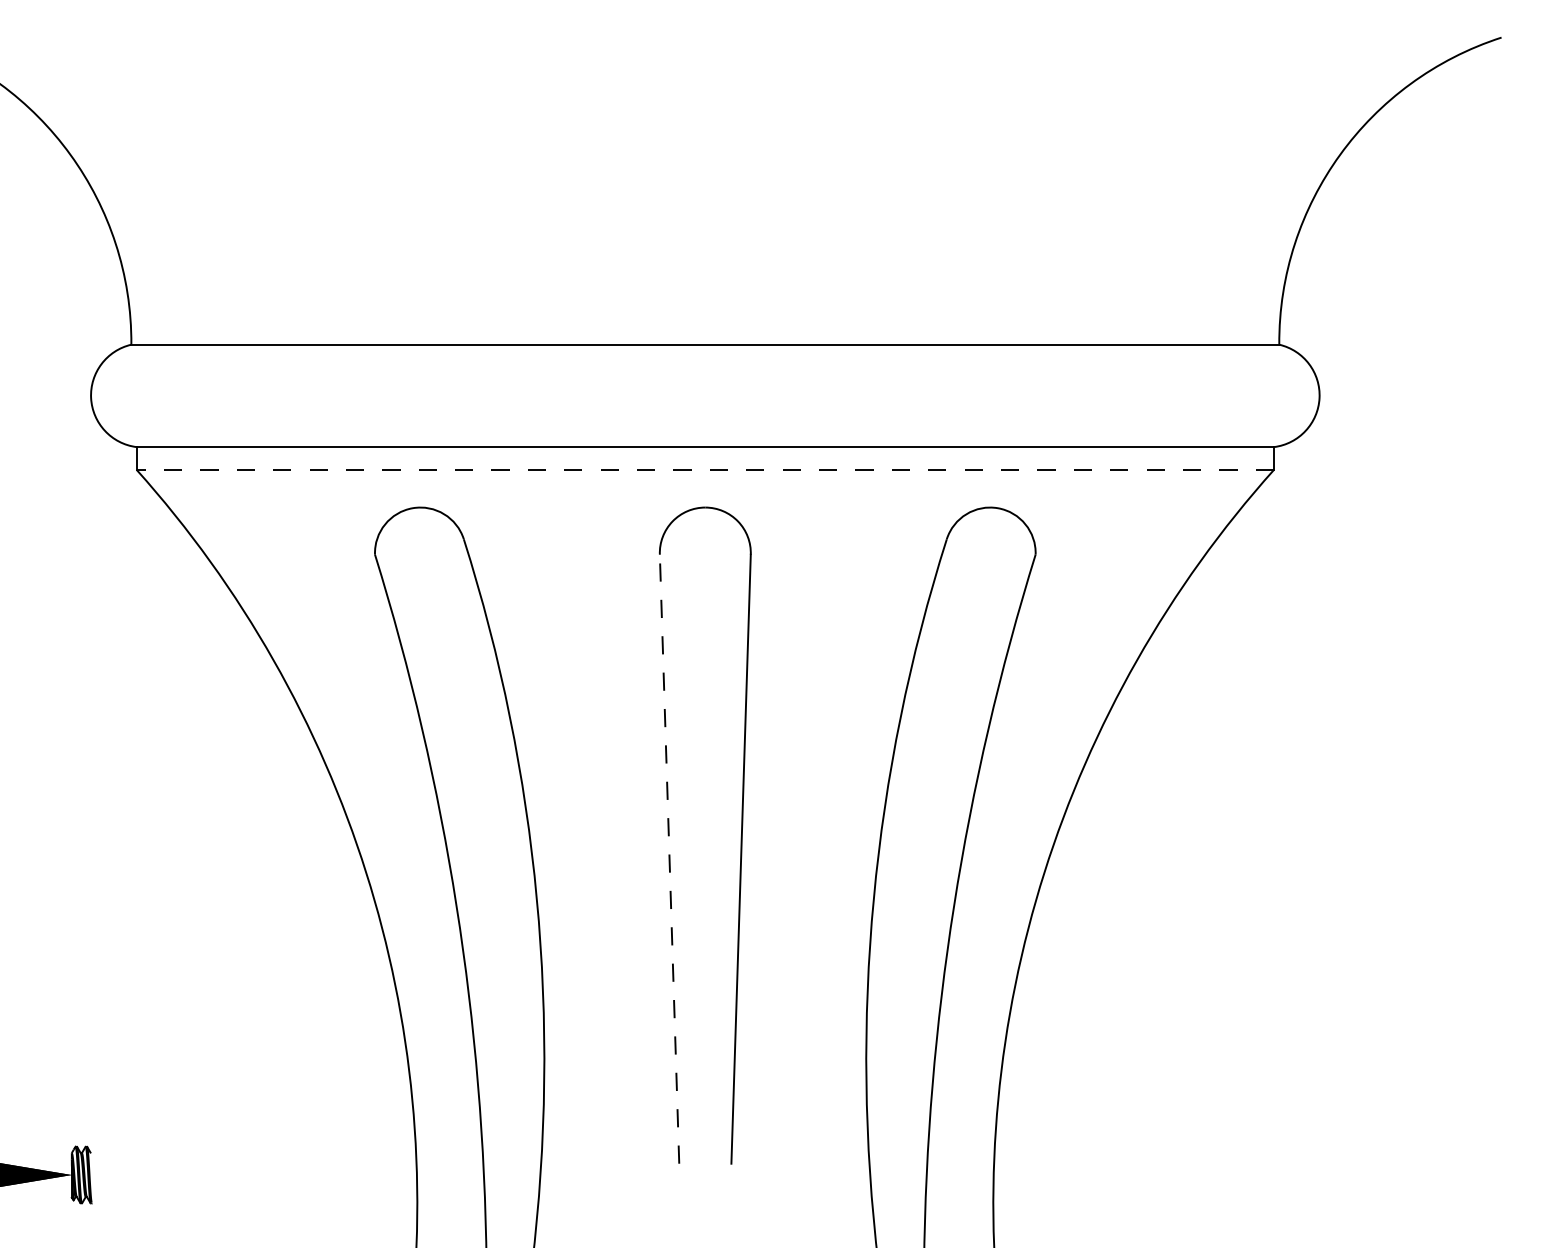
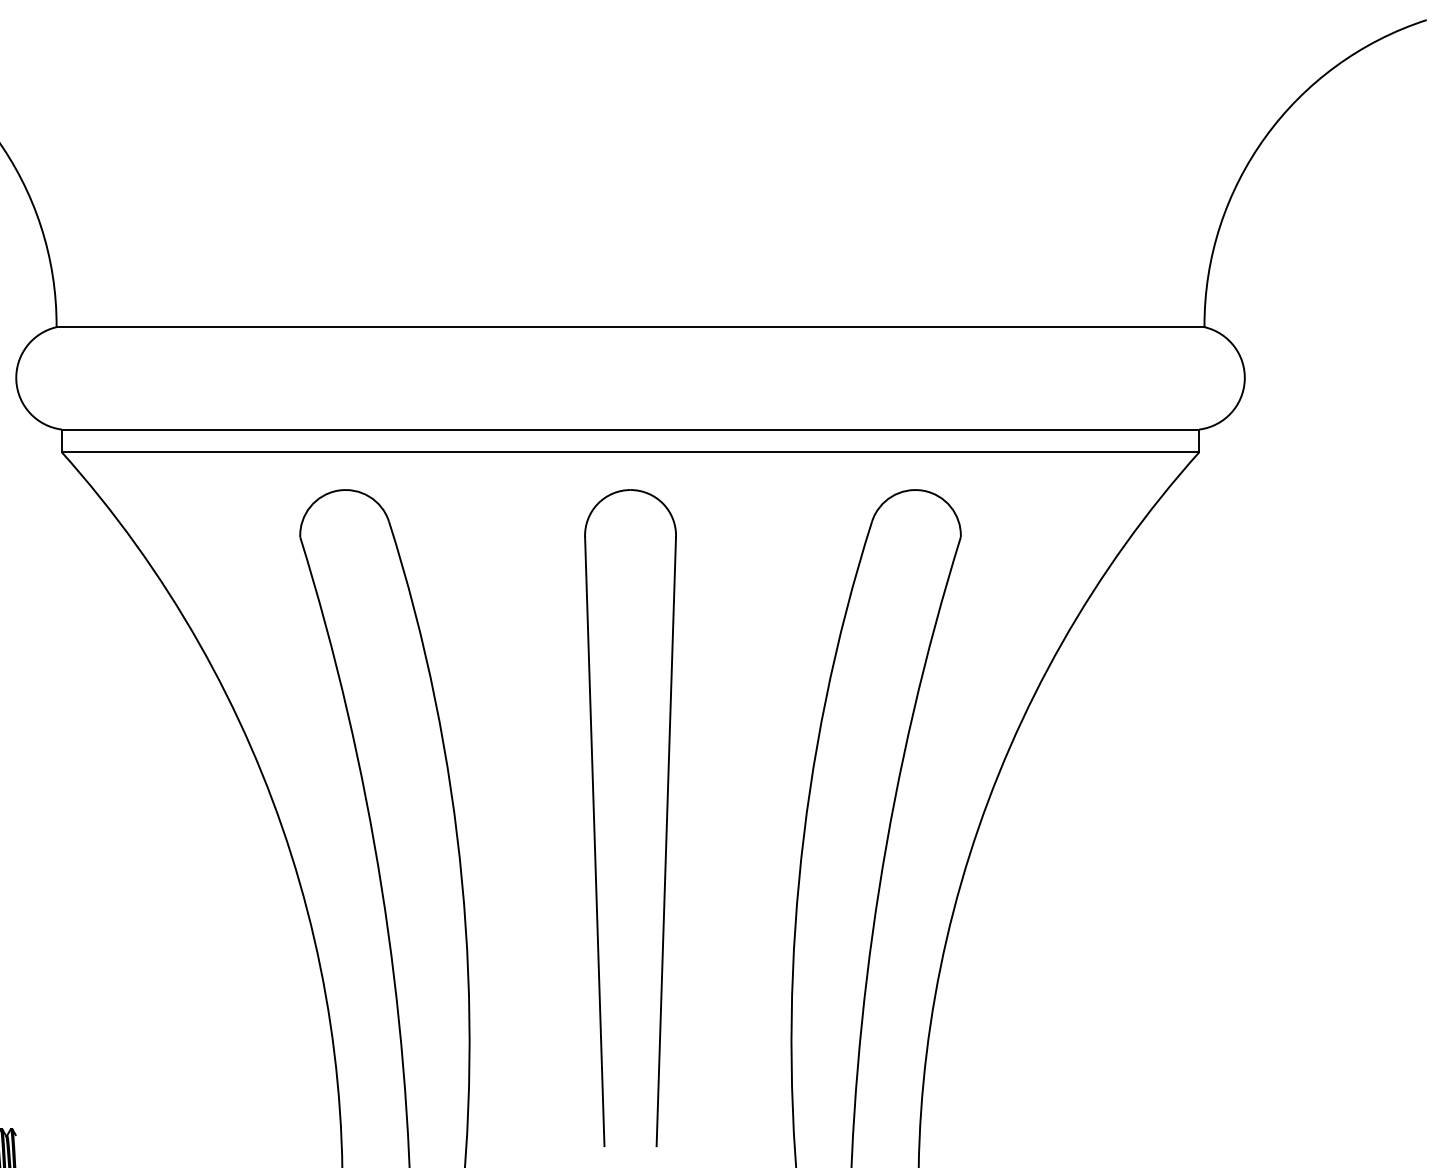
line: (705, 469) -> (630, 451), dashed -> solid
line: (669, 859) -> (594, 841), dashed -> solid

